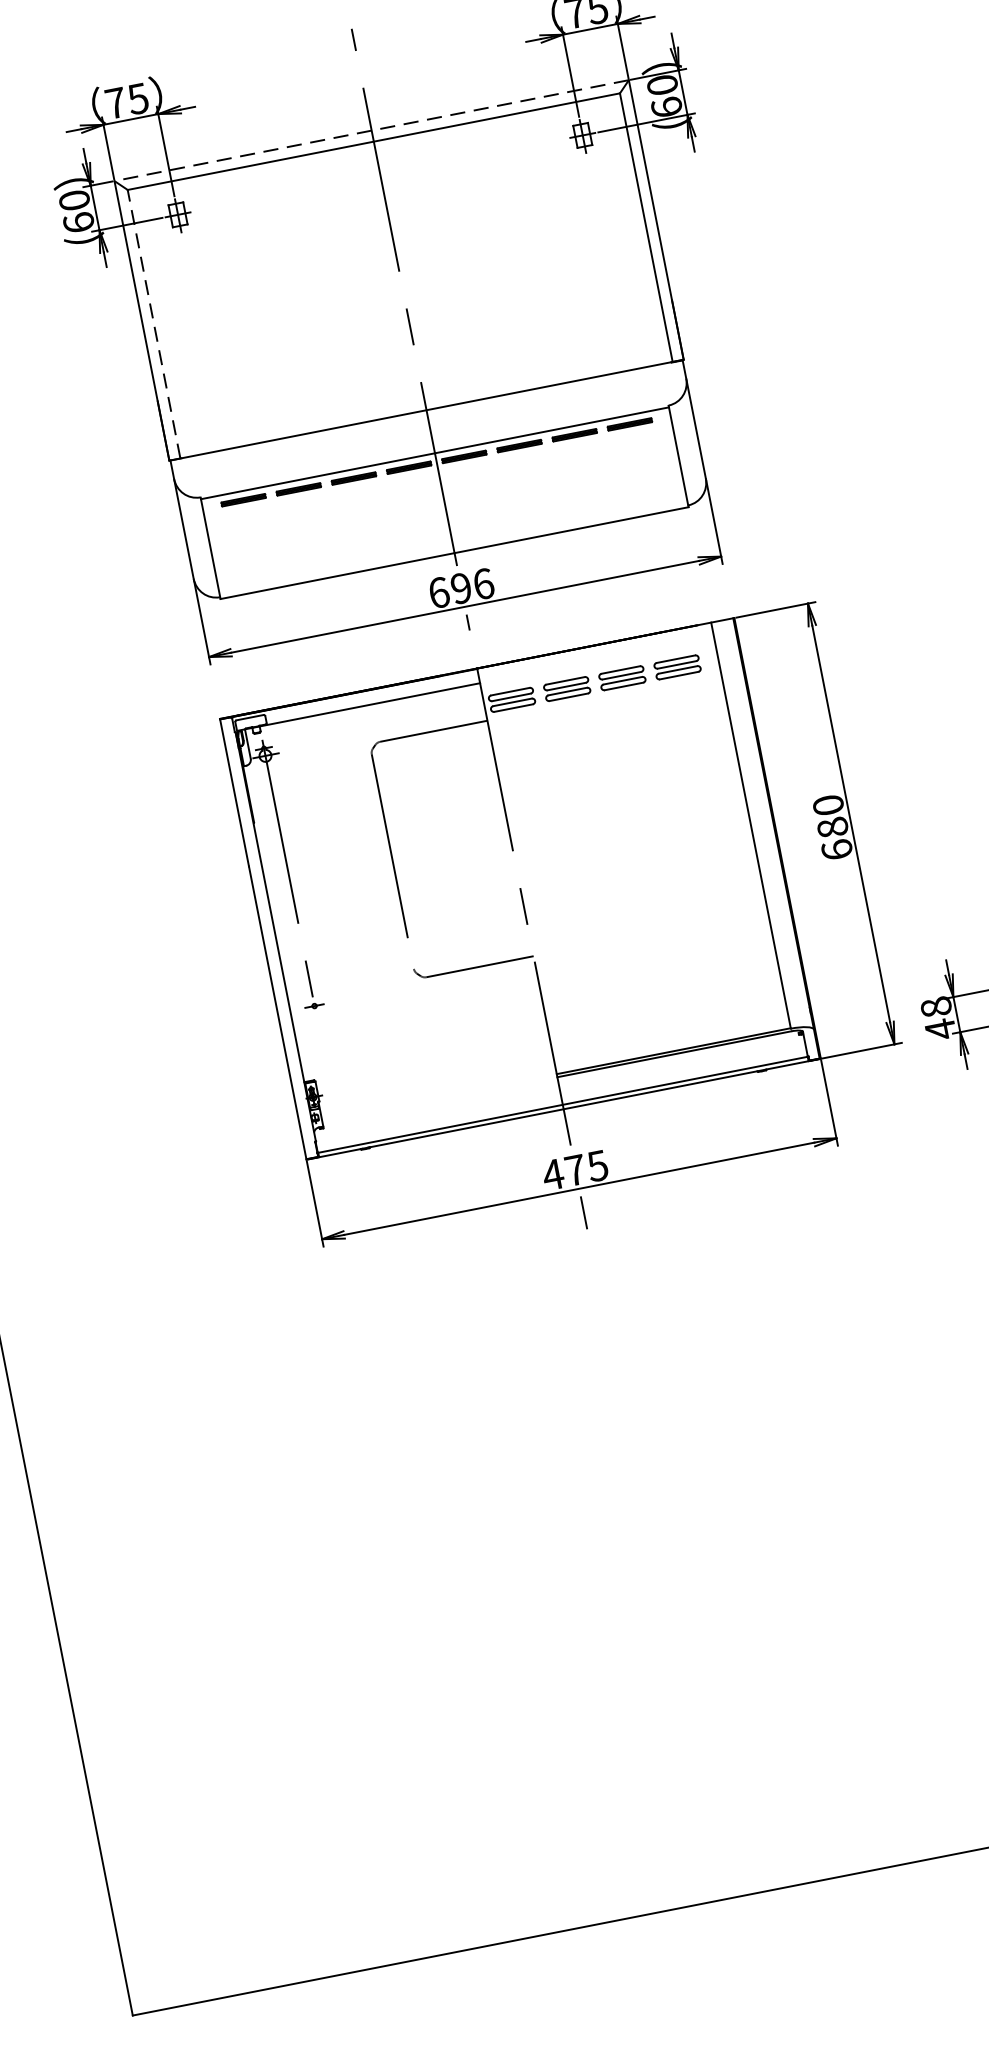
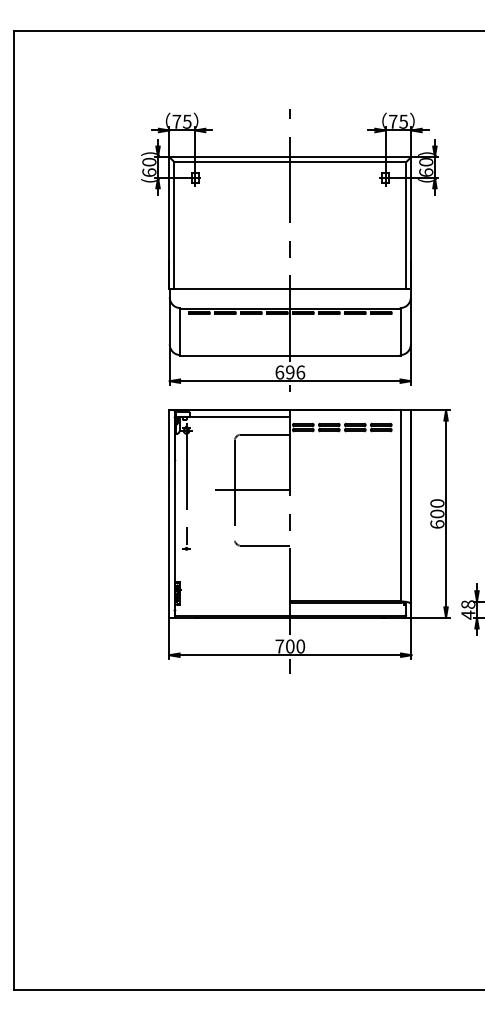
line: (369, 129) -> (289, 156), dashed -> solid
line: (153, 322) -> (174, 224), dashed -> solid
text: (832, 826) -> (437, 513), 680 -> 600
line: (429, 852) -> (252, 489), added
text: (576, 1170) -> (290, 646), 475 -> 700

